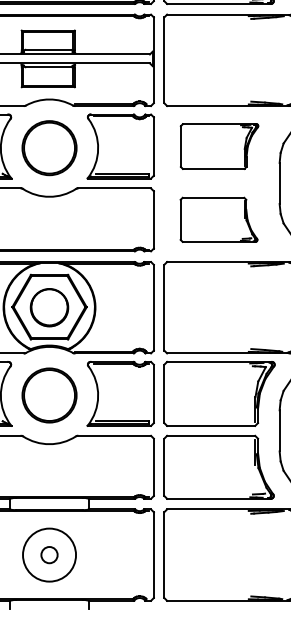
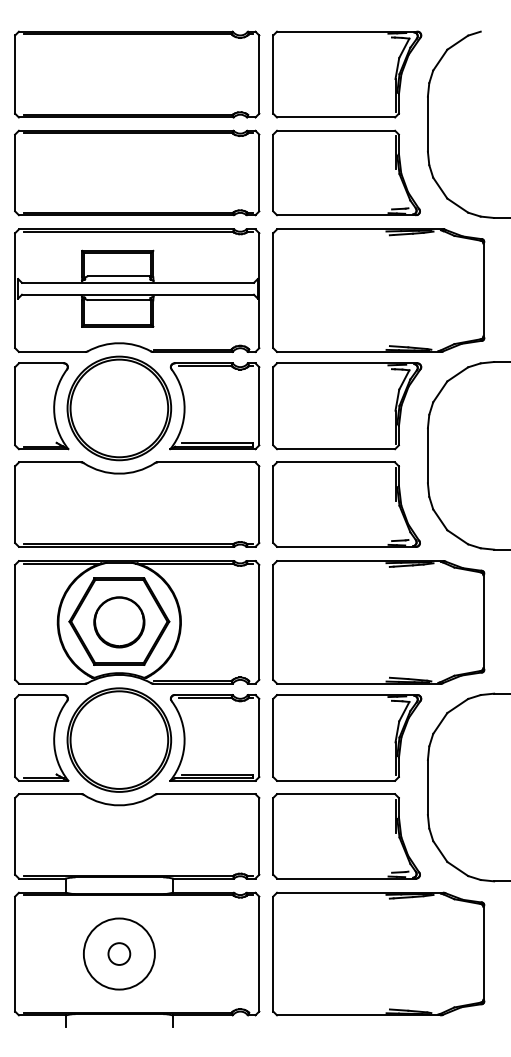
part: (219, 146) -> (347, 406), size x1.43
part: (49, 148) -> (119, 408), size x1.43
part: (218, 219) -> (346, 504), size x1.43
part: (49, 395) -> (119, 739), size x1.43

